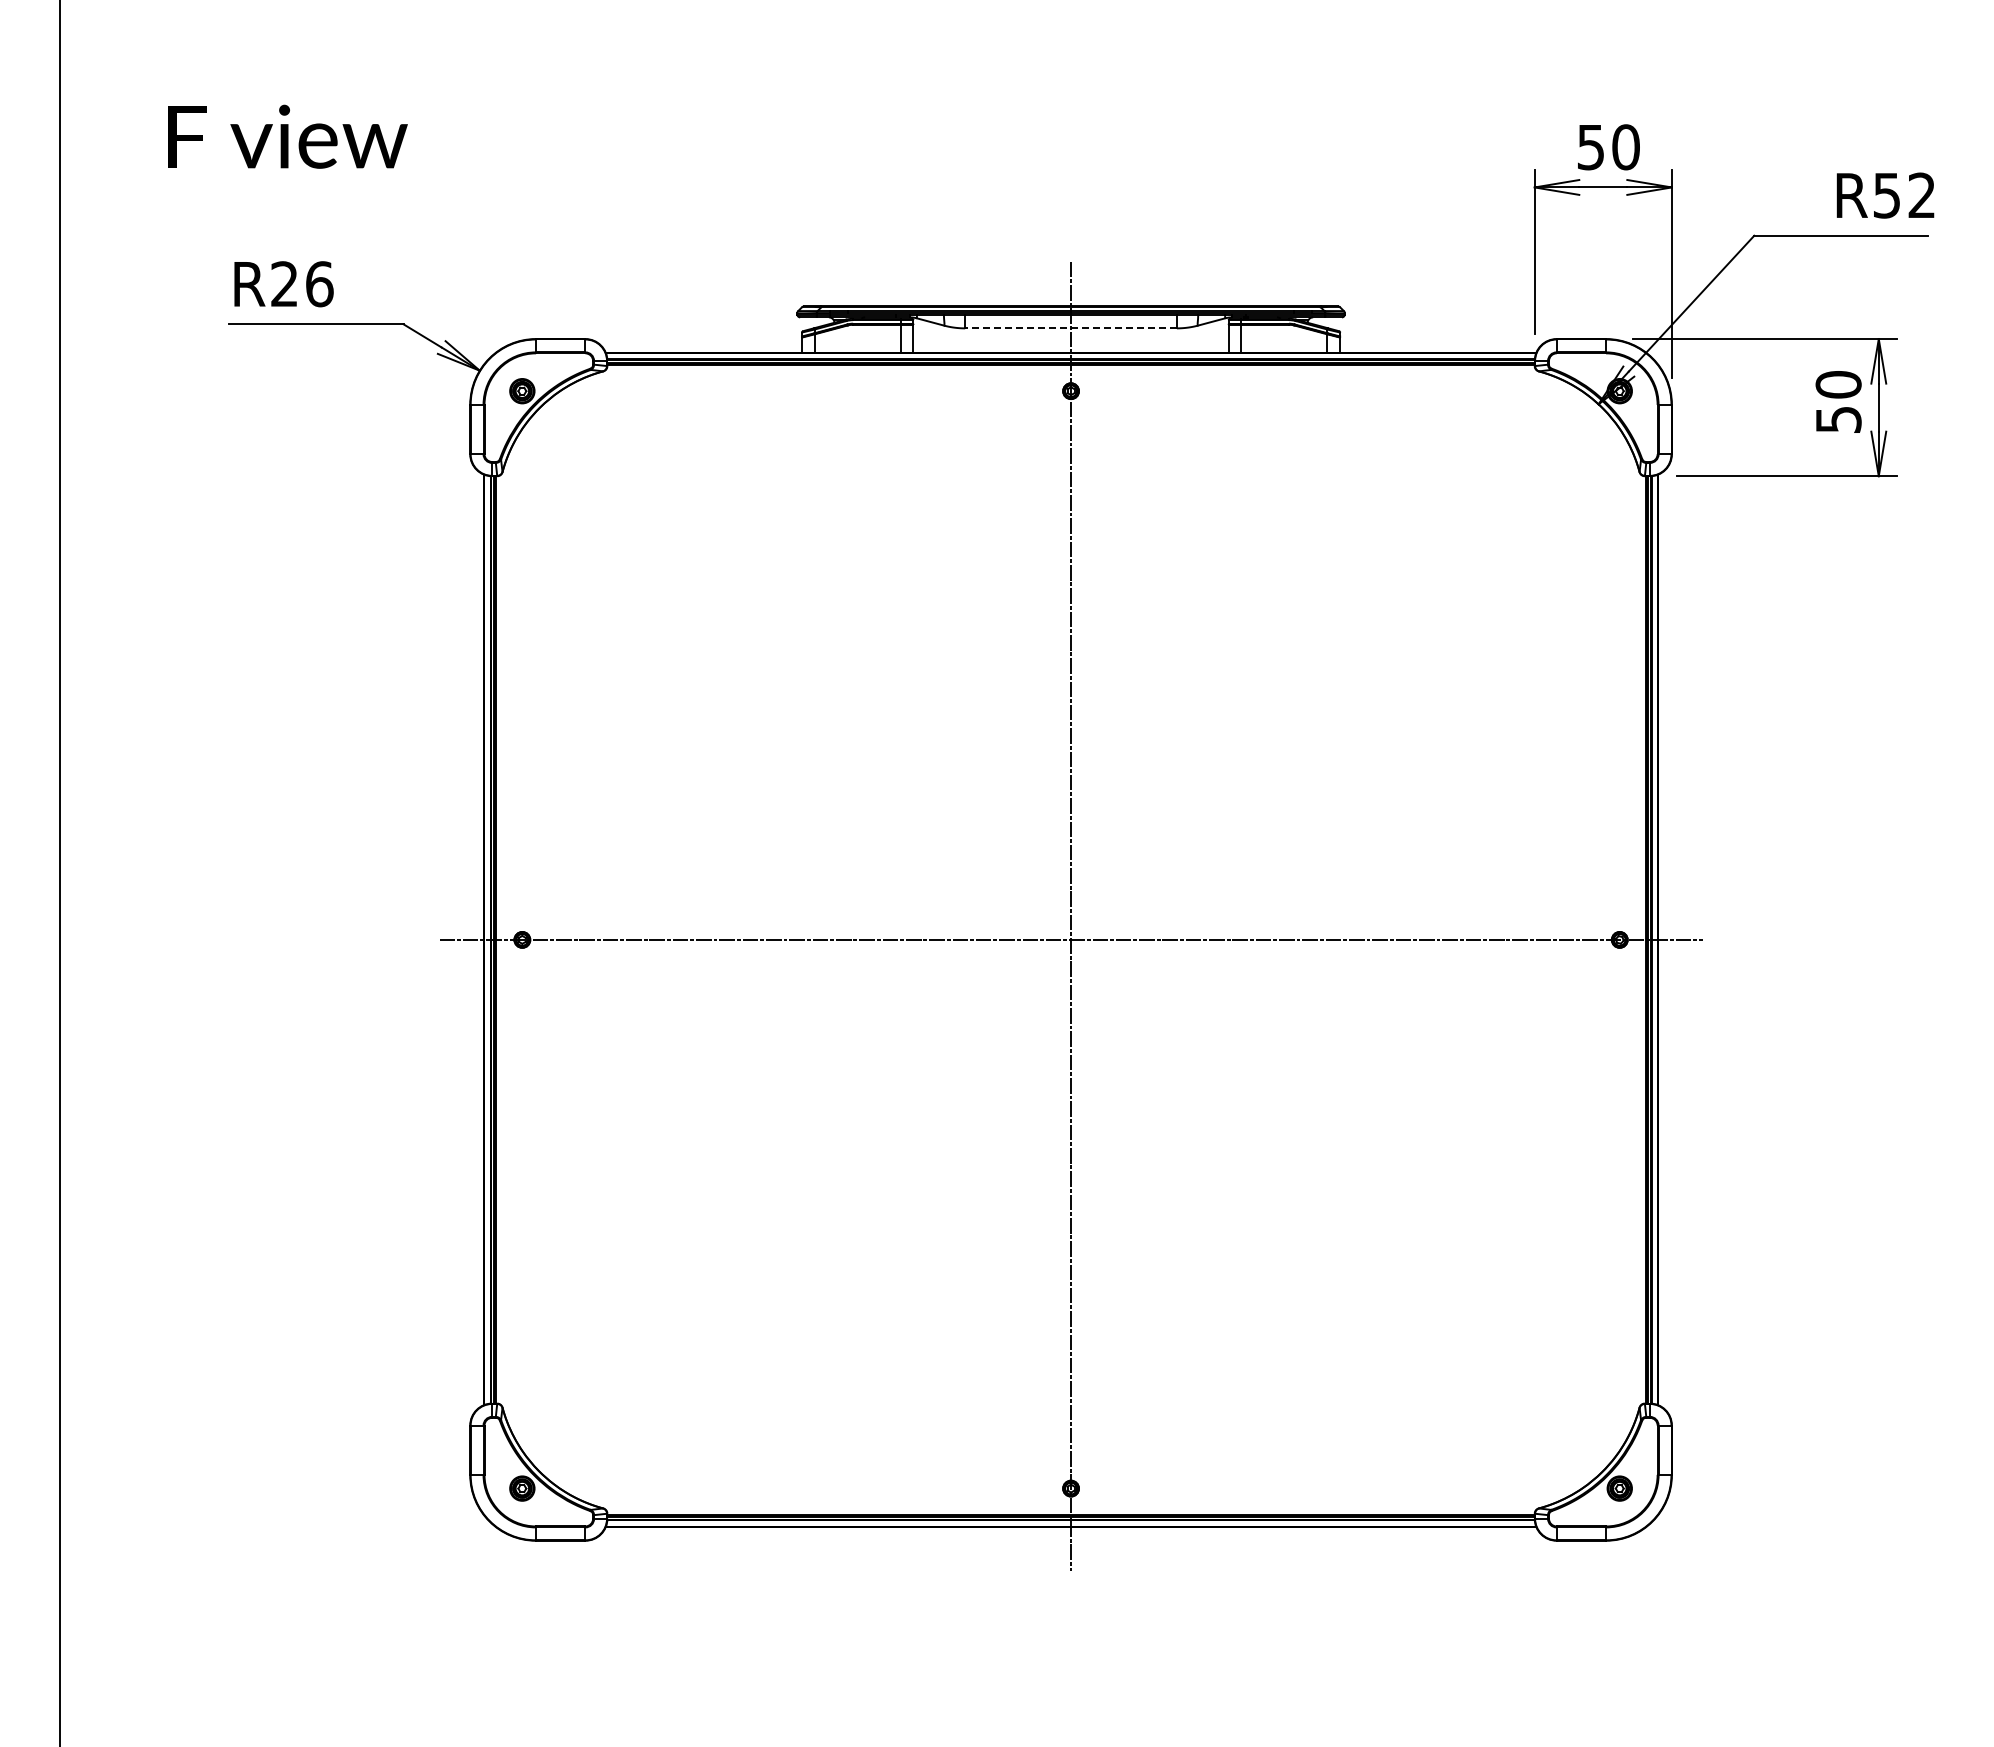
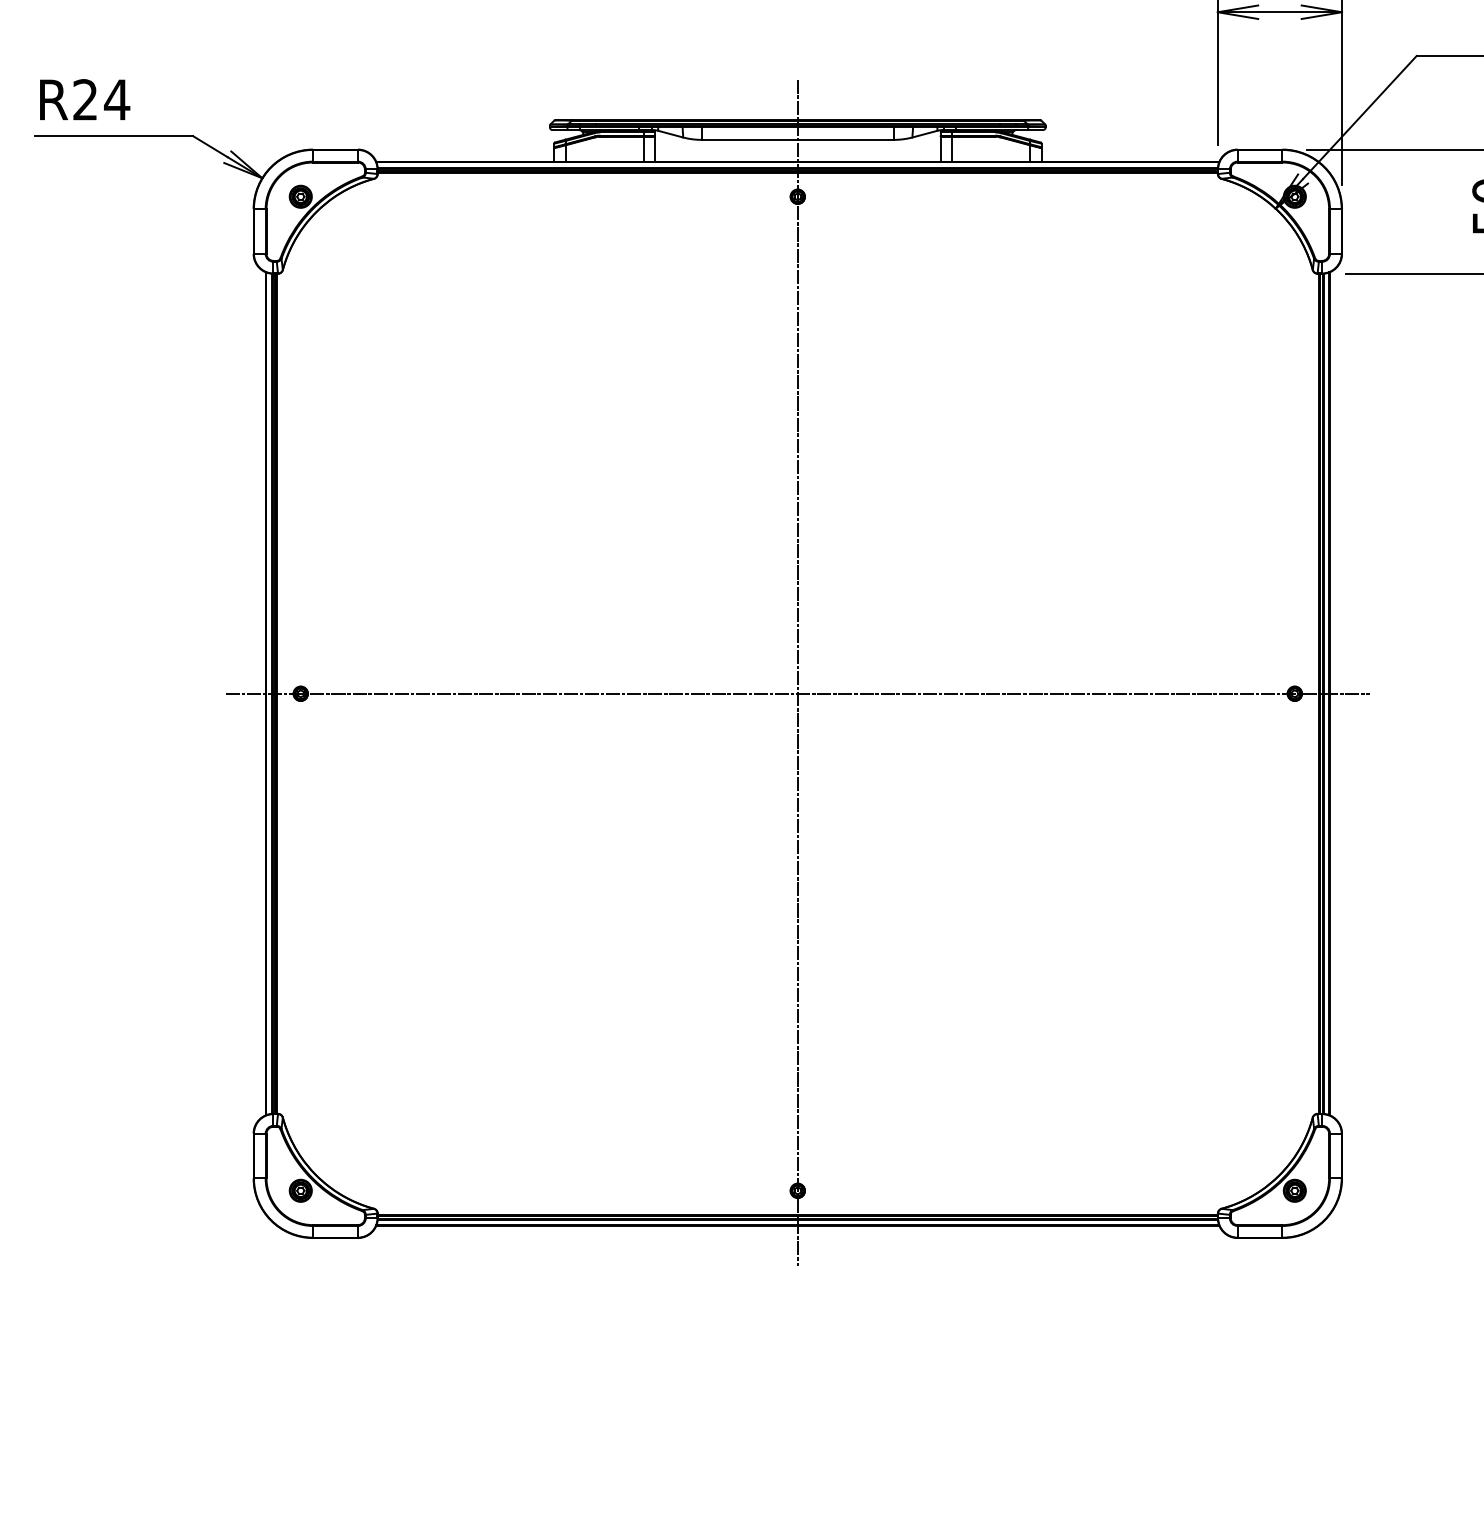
text: (319, 284) -> (117, 100), R26 -> R24
line: (1071, 328) -> (798, 140), dashed -> solid

